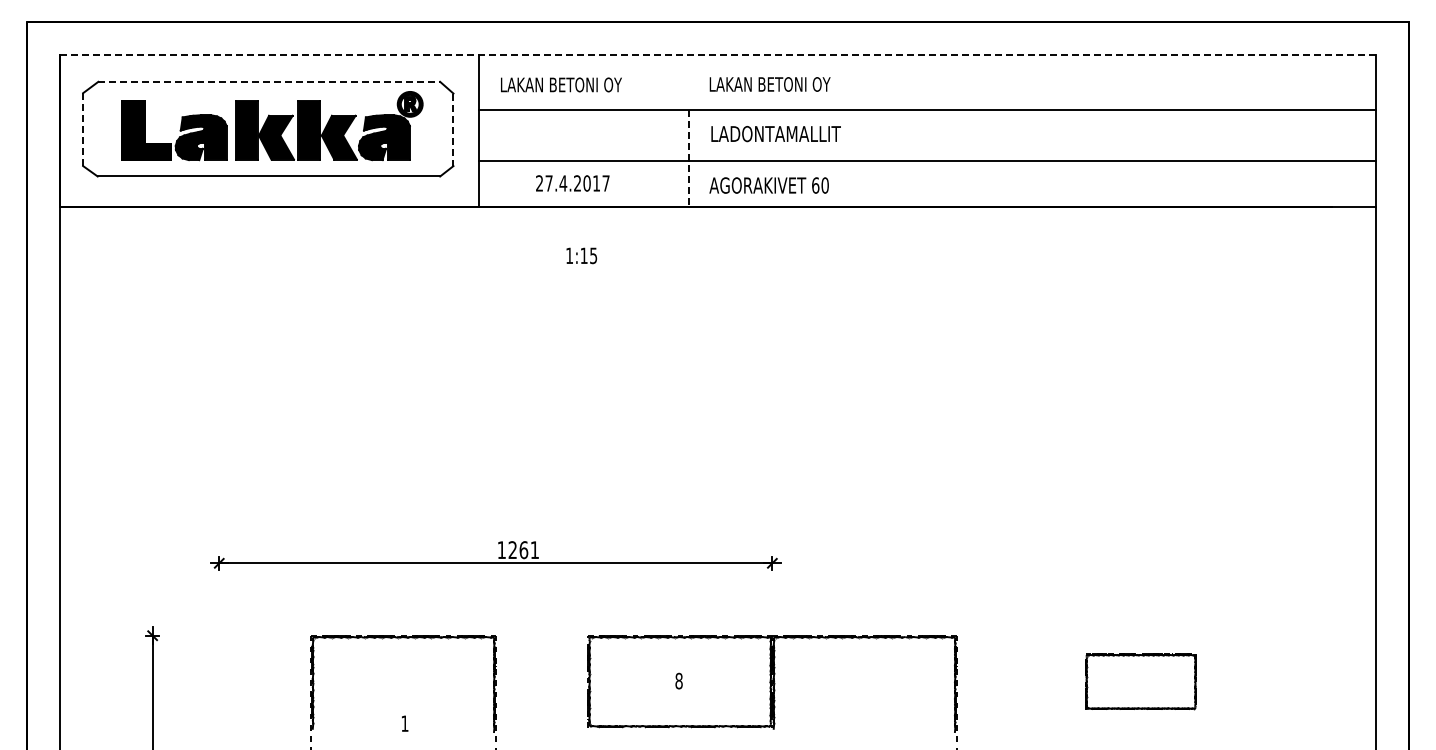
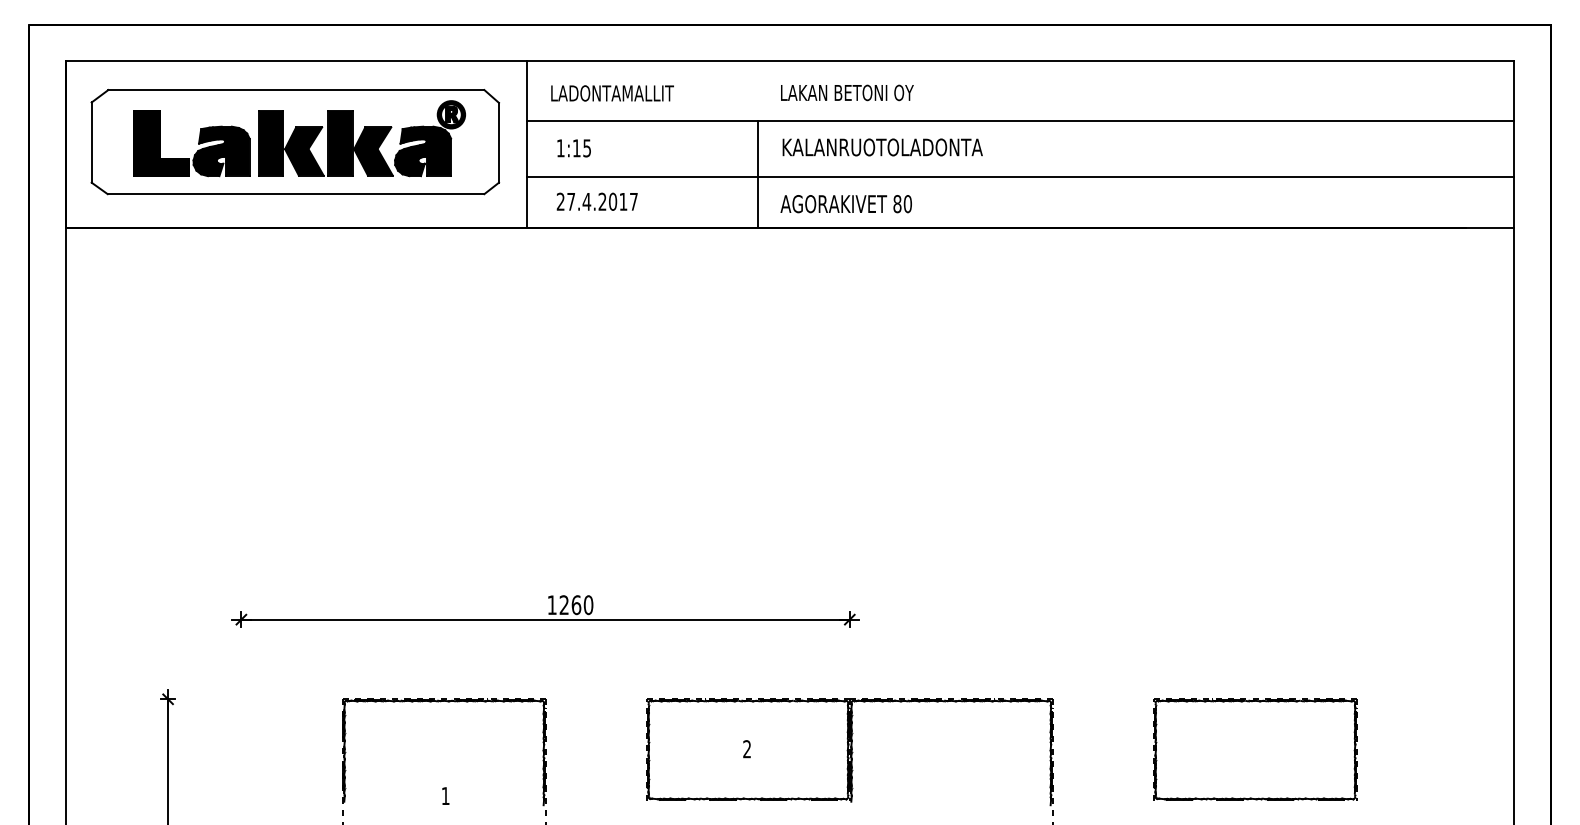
line: (717, 55) -> (789, 61), dashed -> solid
line: (269, 81) -> (296, 89), dashed -> solid
text: (570, 84) -> (627, 92), LAKAN BETONI OY -> LADONTAMALLIT
line: (83, 129) -> (92, 142), dashed -> solid
line: (453, 130) -> (499, 143), dashed -> solid
text: (803, 133) -> (884, 146), LADONTAMALLIT -> KALANRUOTOLADONTA
line: (688, 158) -> (757, 174), dashed -> solid
text: (572, 183) -> (596, 201), moved
text: (815, 185) -> (897, 204), 60 -> 80
text: (581, 255) -> (573, 147), moved
text: (534, 550) -> (588, 605), 1261 -> 1260
text: (678, 681) -> (746, 749), 8 -> 2
part: (1140, 681) -> (1254, 749), size x1.67

